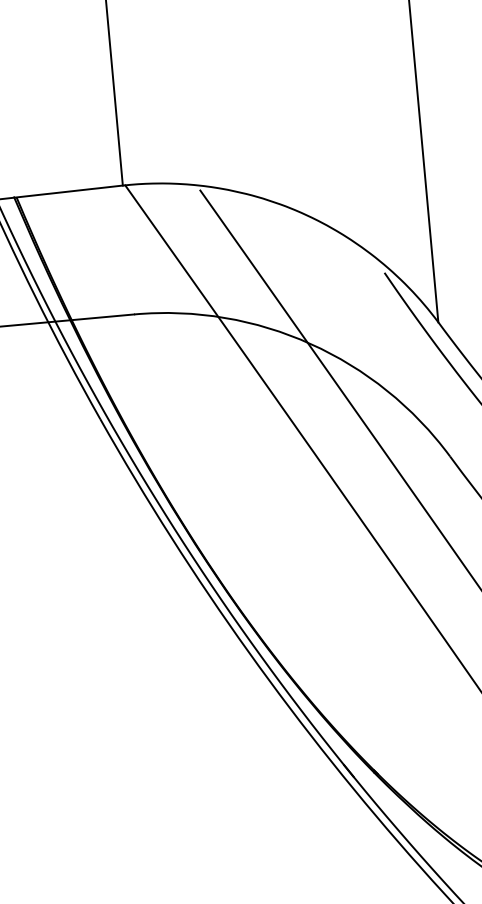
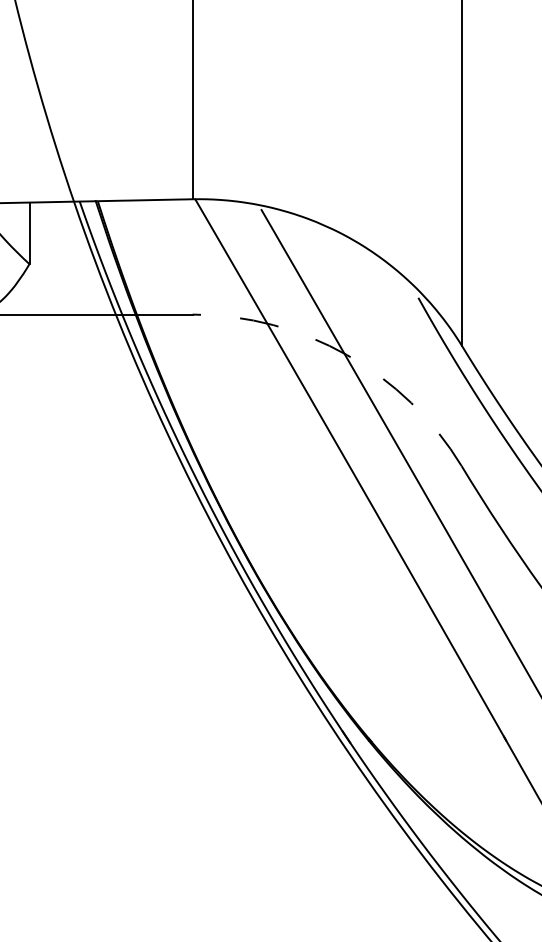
arc: (311, 344) -> (347, 355), solid -> dashed

